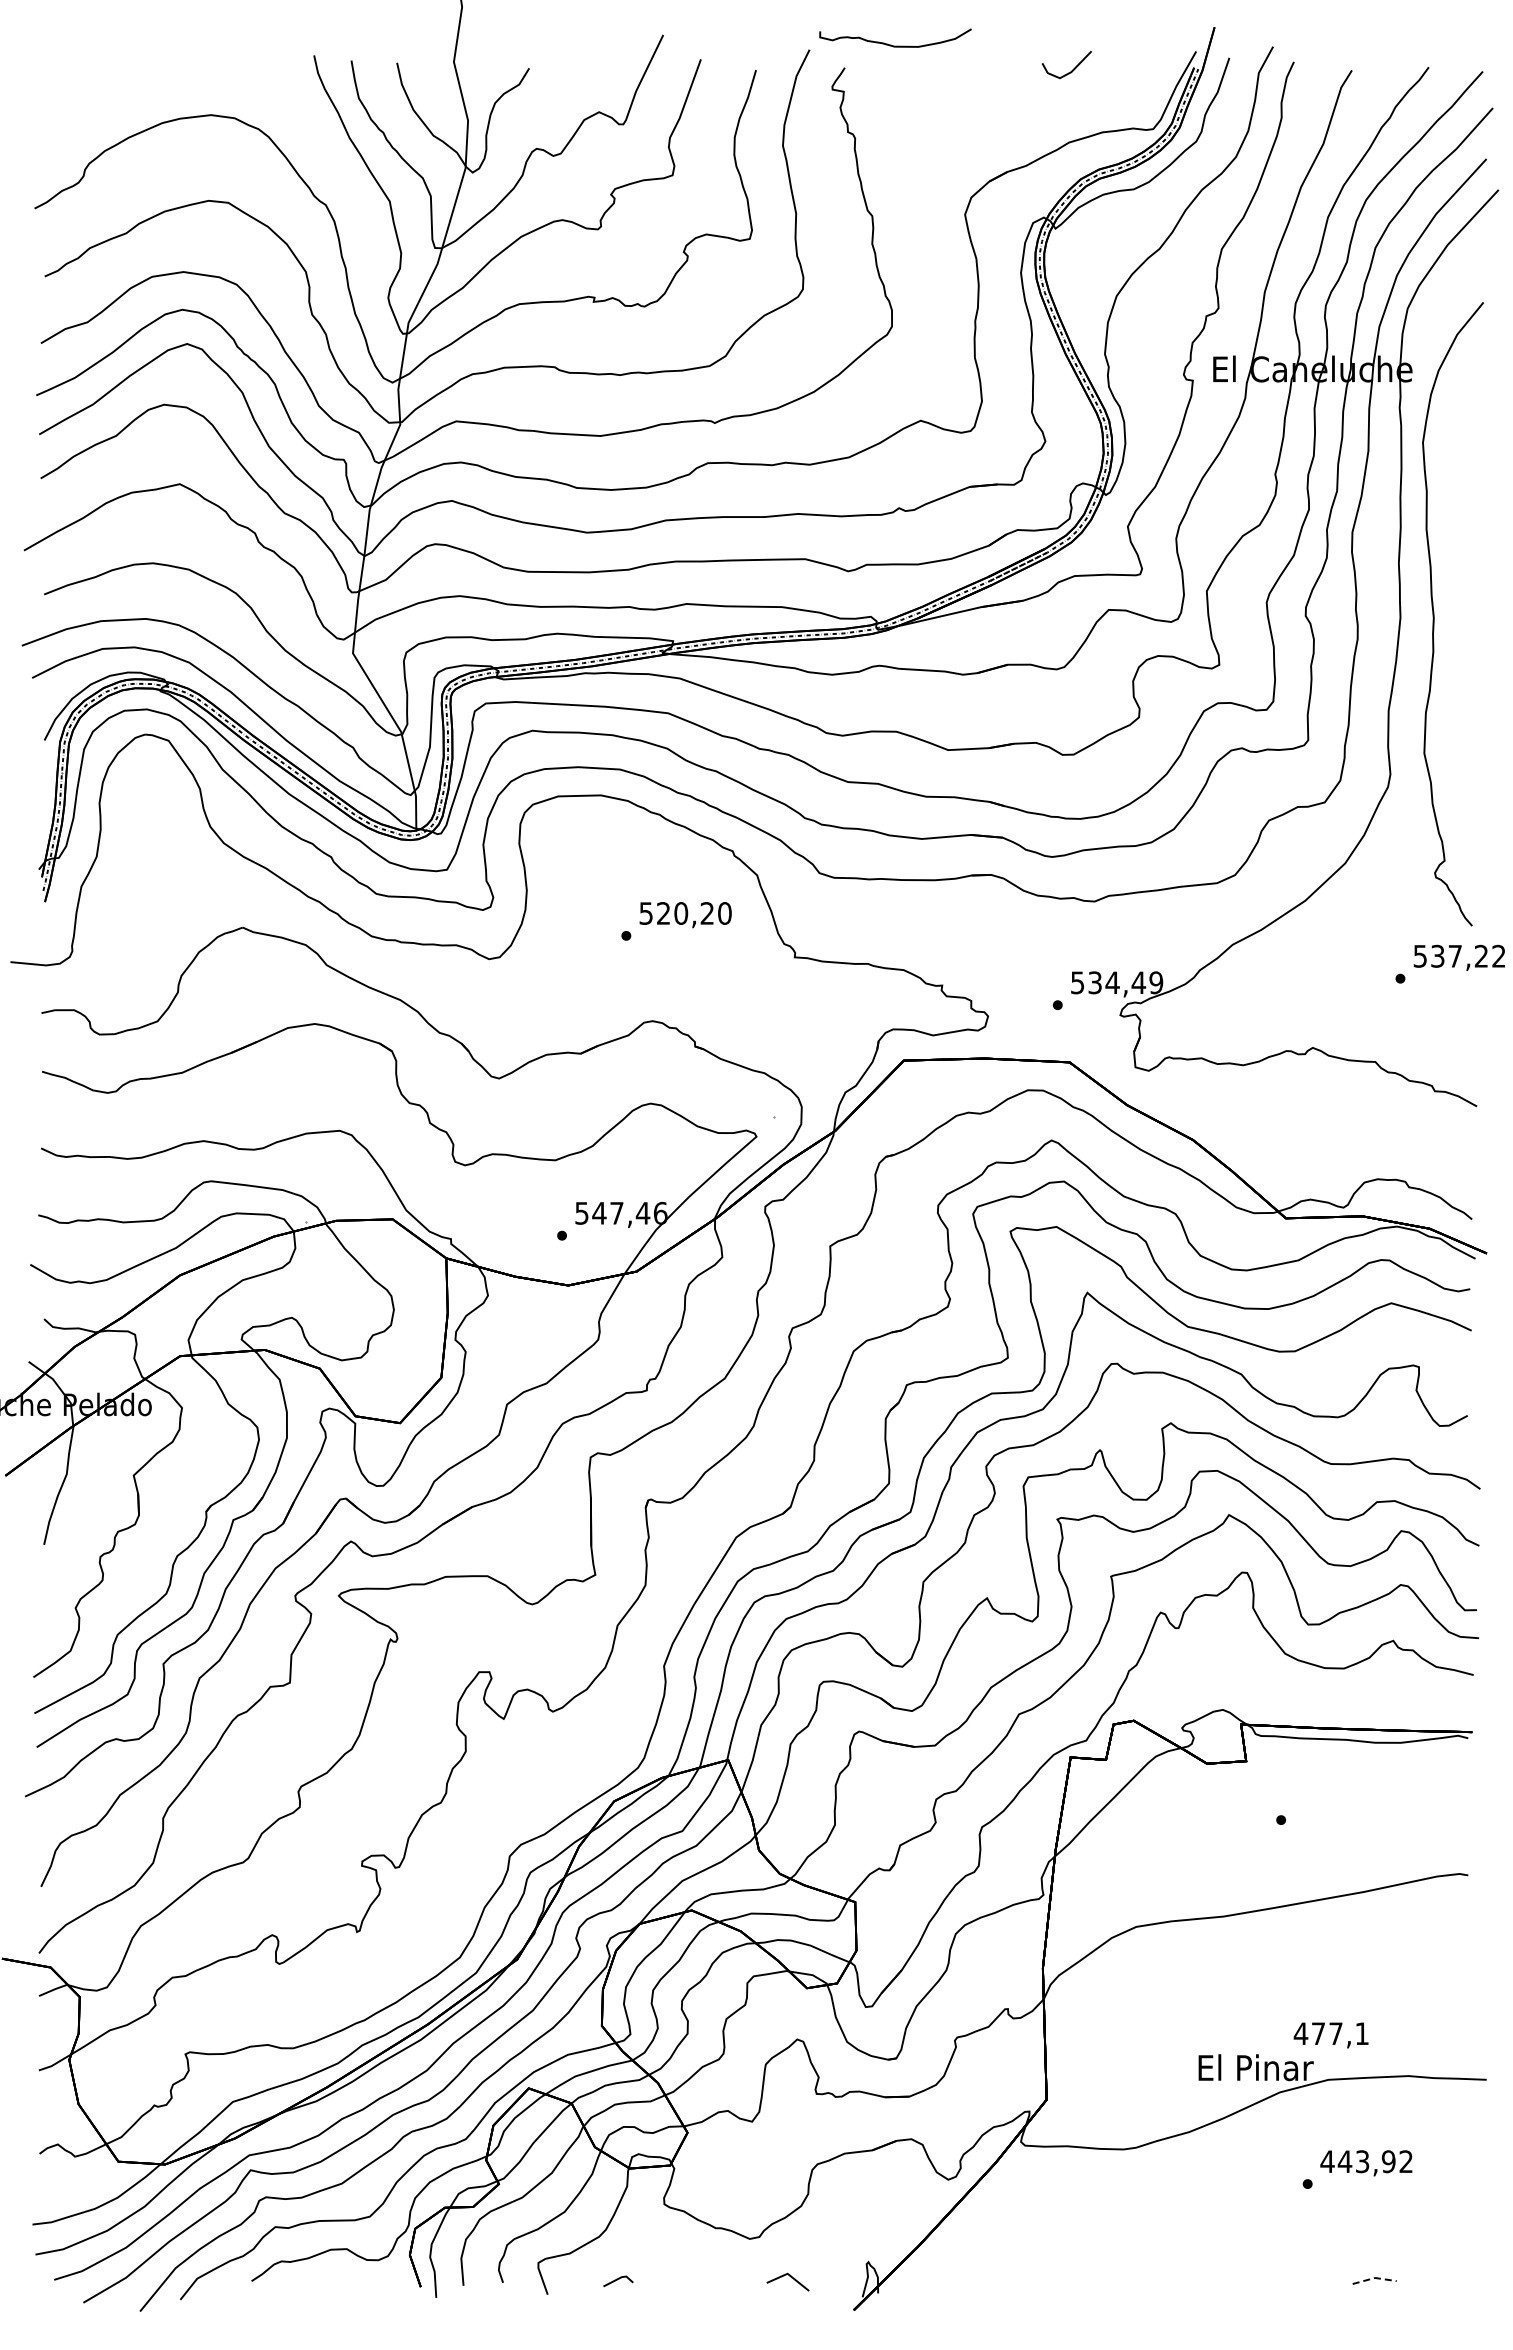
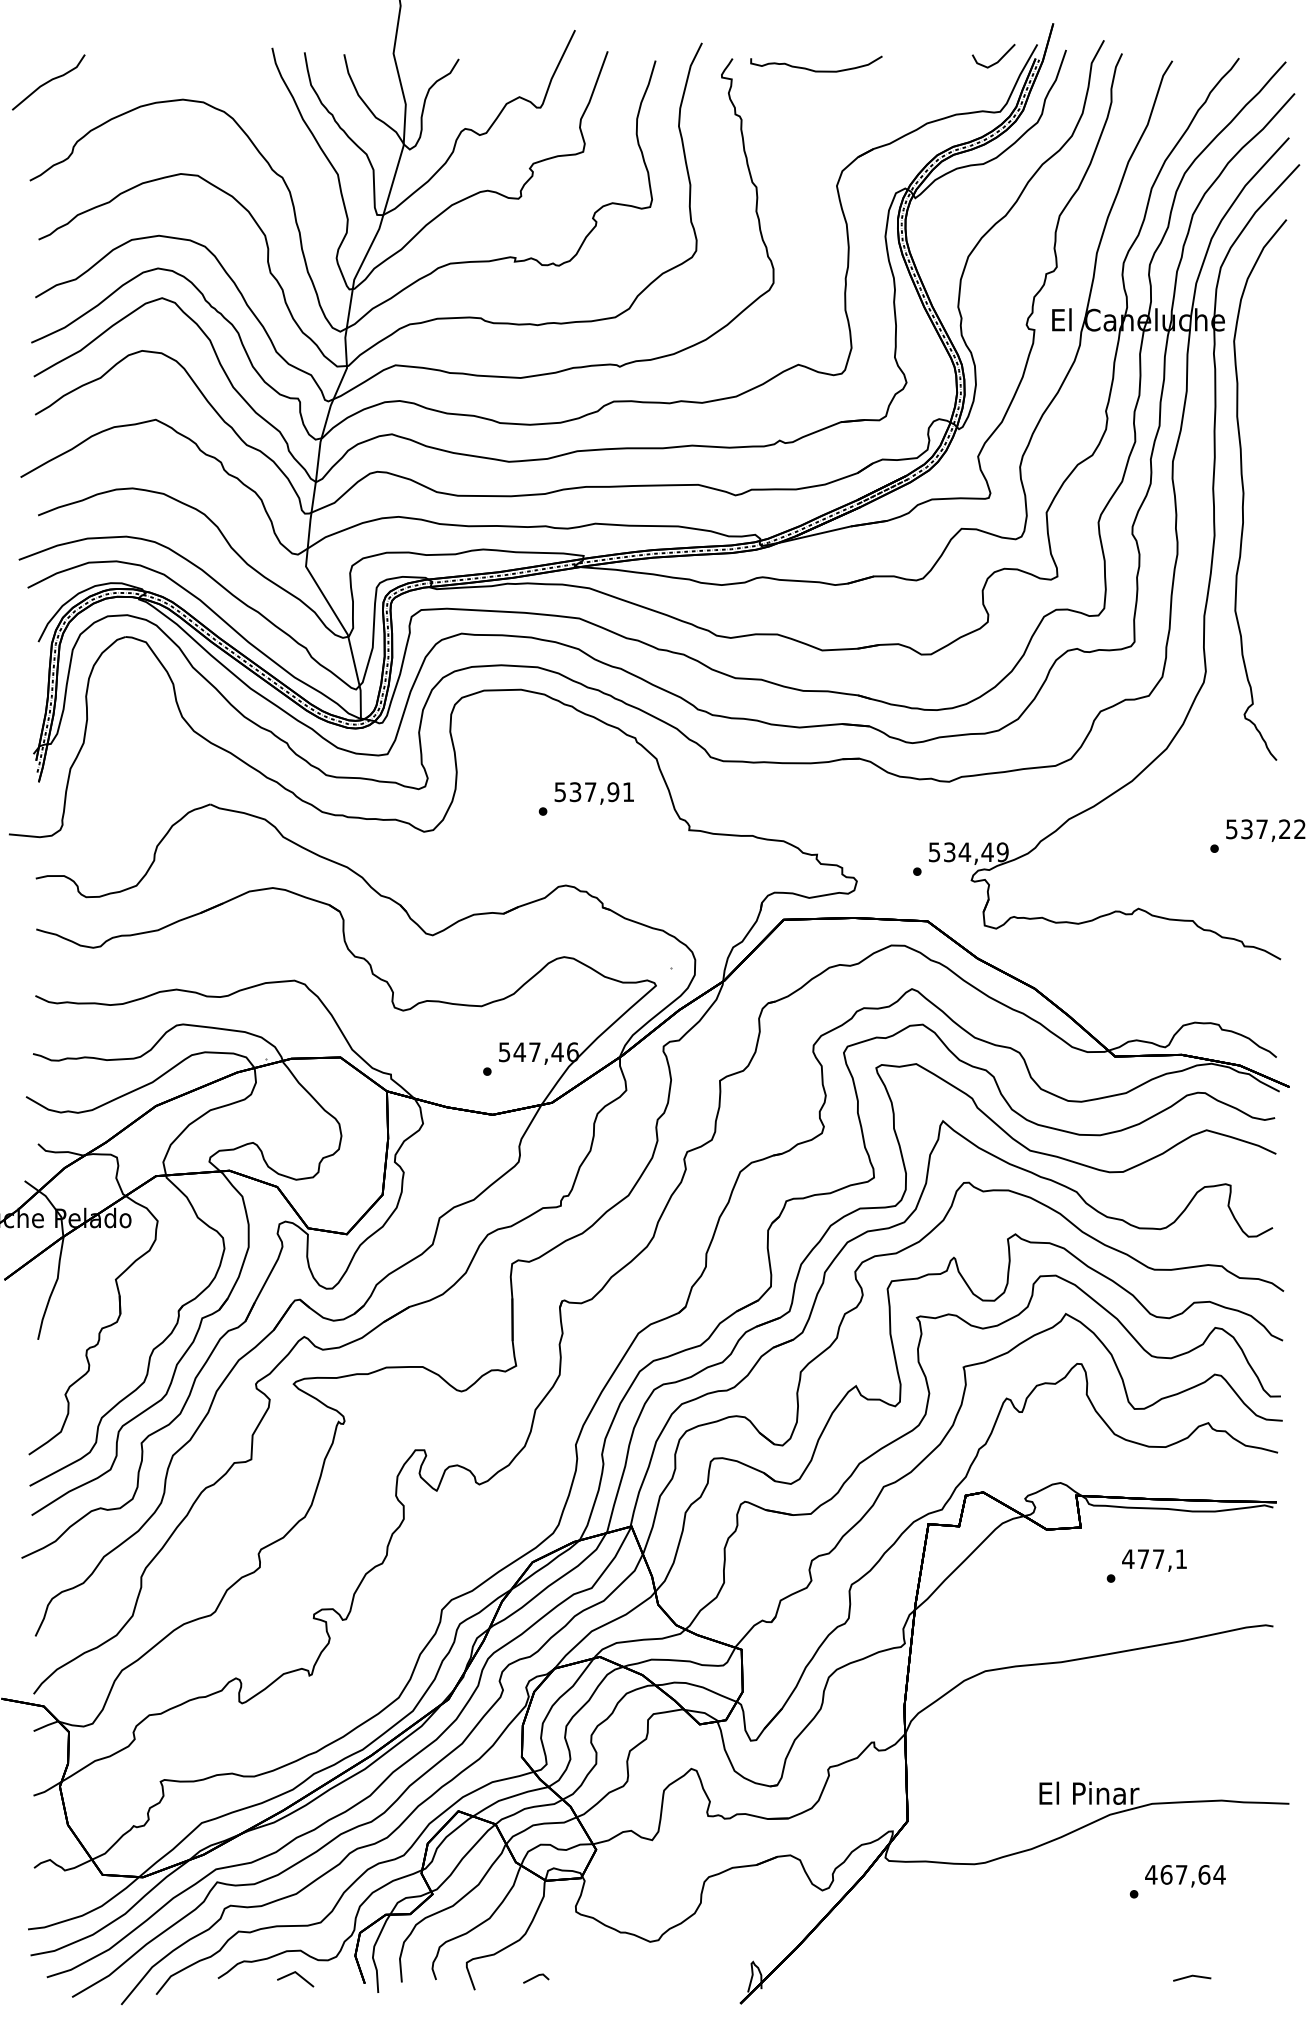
curve: (895, 45) -> (816, 70), moved
line: (1072, 69) -> (998, 60), moved
curve: (56, 95) -> (48, 82), added
curve: (1434, 614) -> (1244, 490), moved
text: (694, 913) -> (602, 792), 520,20 -> 537,91
text: (1330, 2035) -> (1153, 1560), moved
text: (1375, 2161) -> (1192, 1874), 443,92 -> 467,64
line: (790, 2277) -> (297, 1975), moved
line: (1375, 2277) -> (1192, 1975), dashed -> solid

